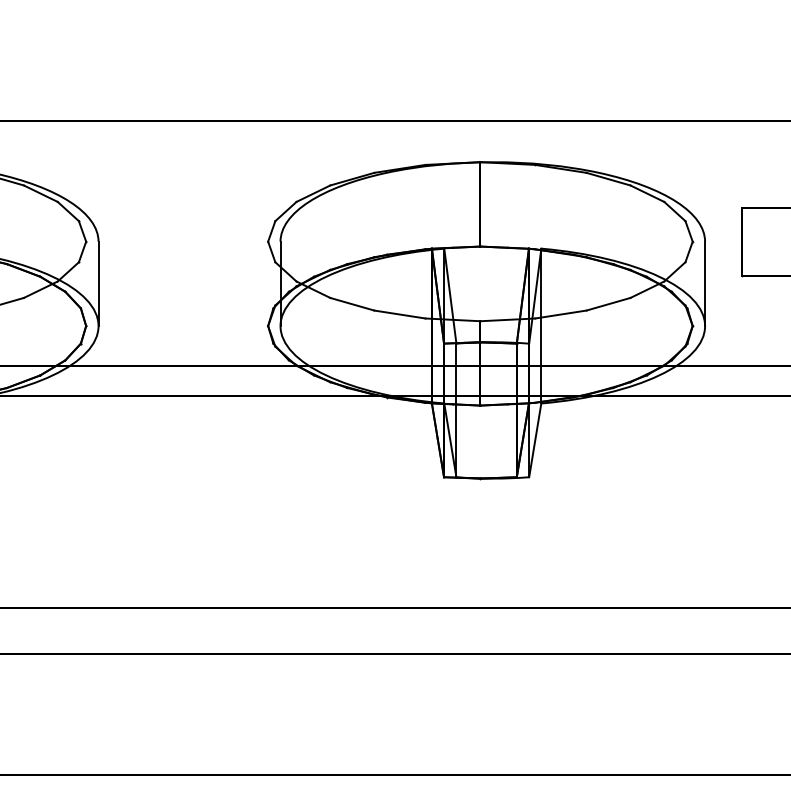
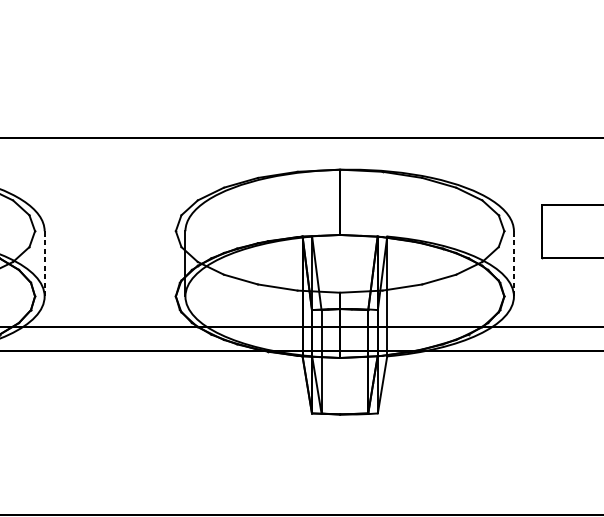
line: (98, 283) -> (44, 263), solid -> dashed
line: (705, 283) -> (514, 263), solid -> dashed

